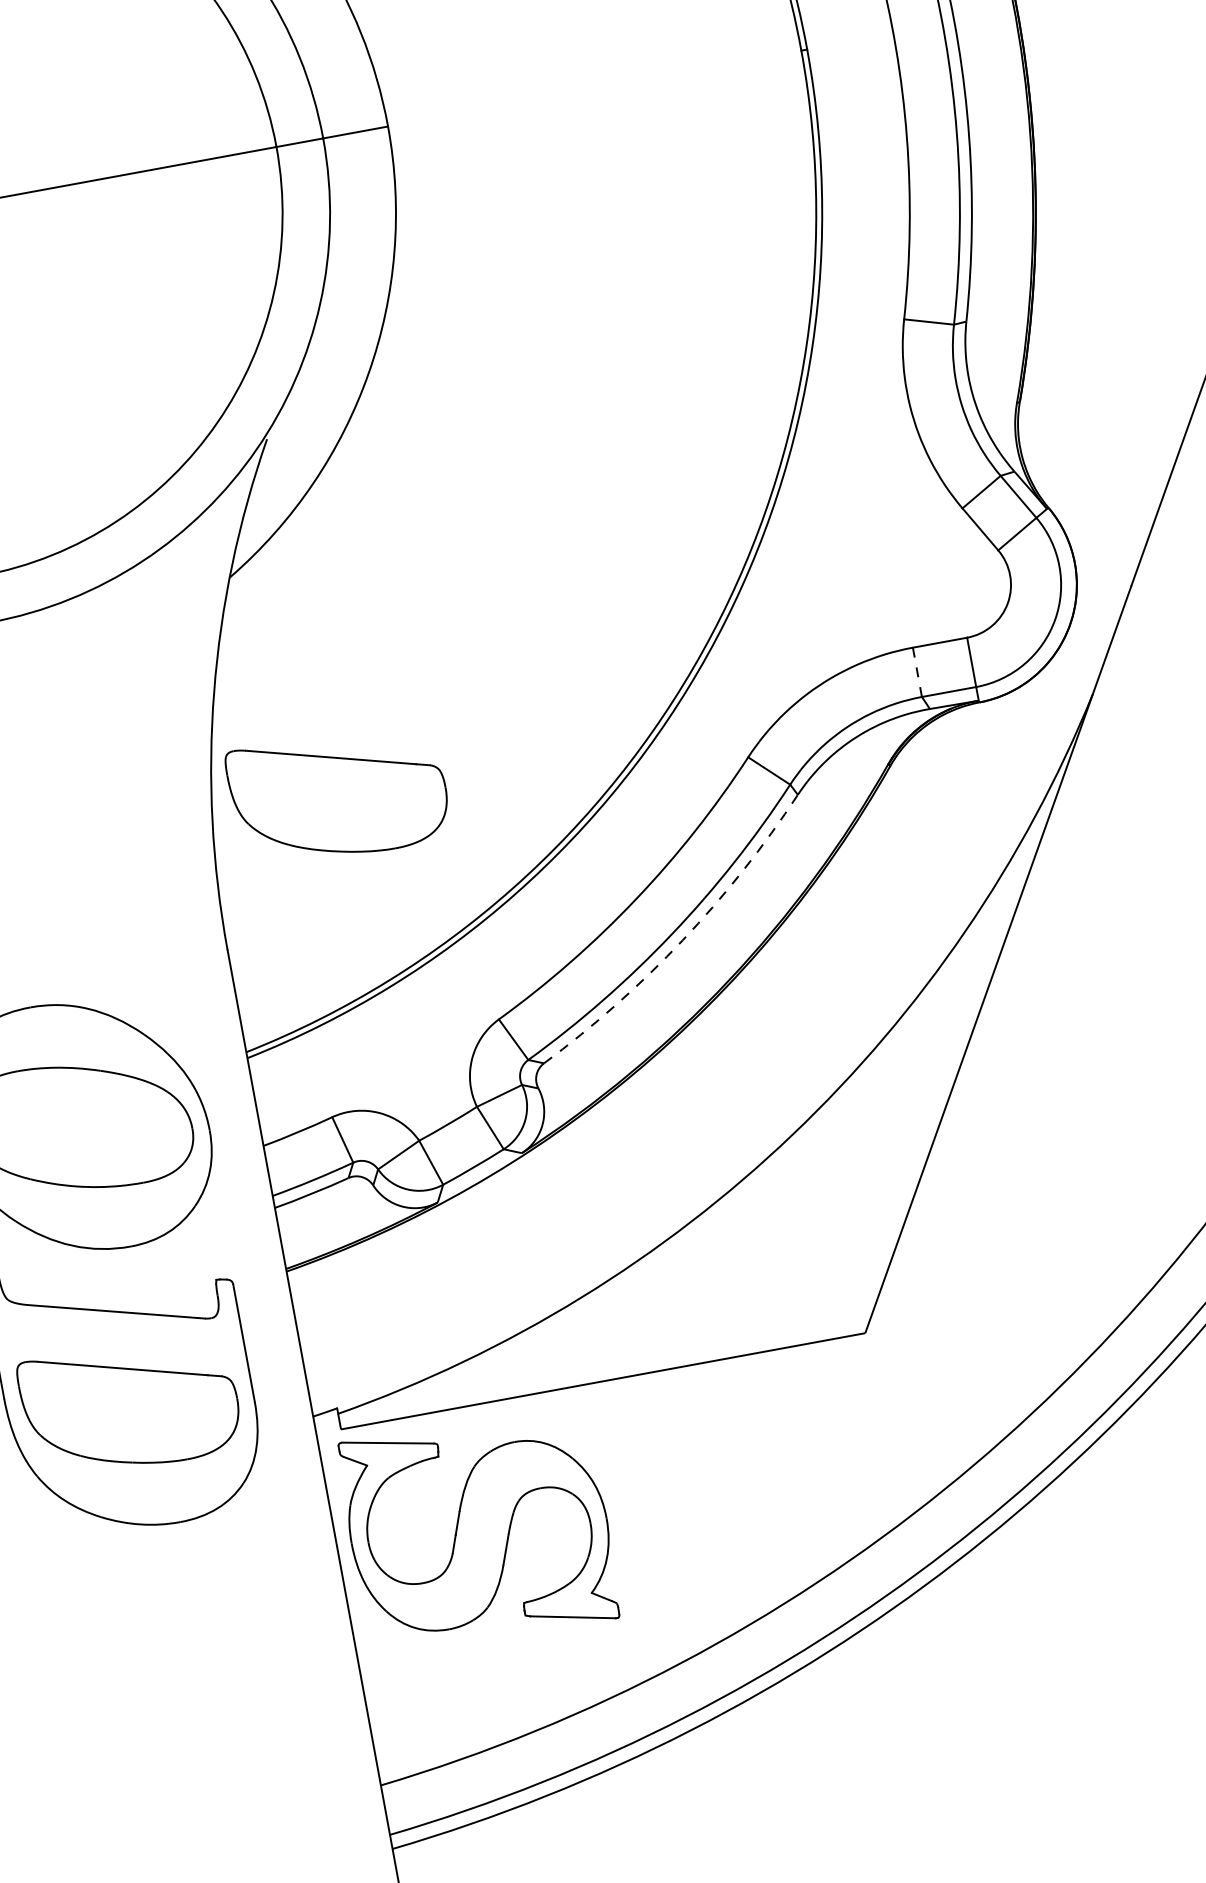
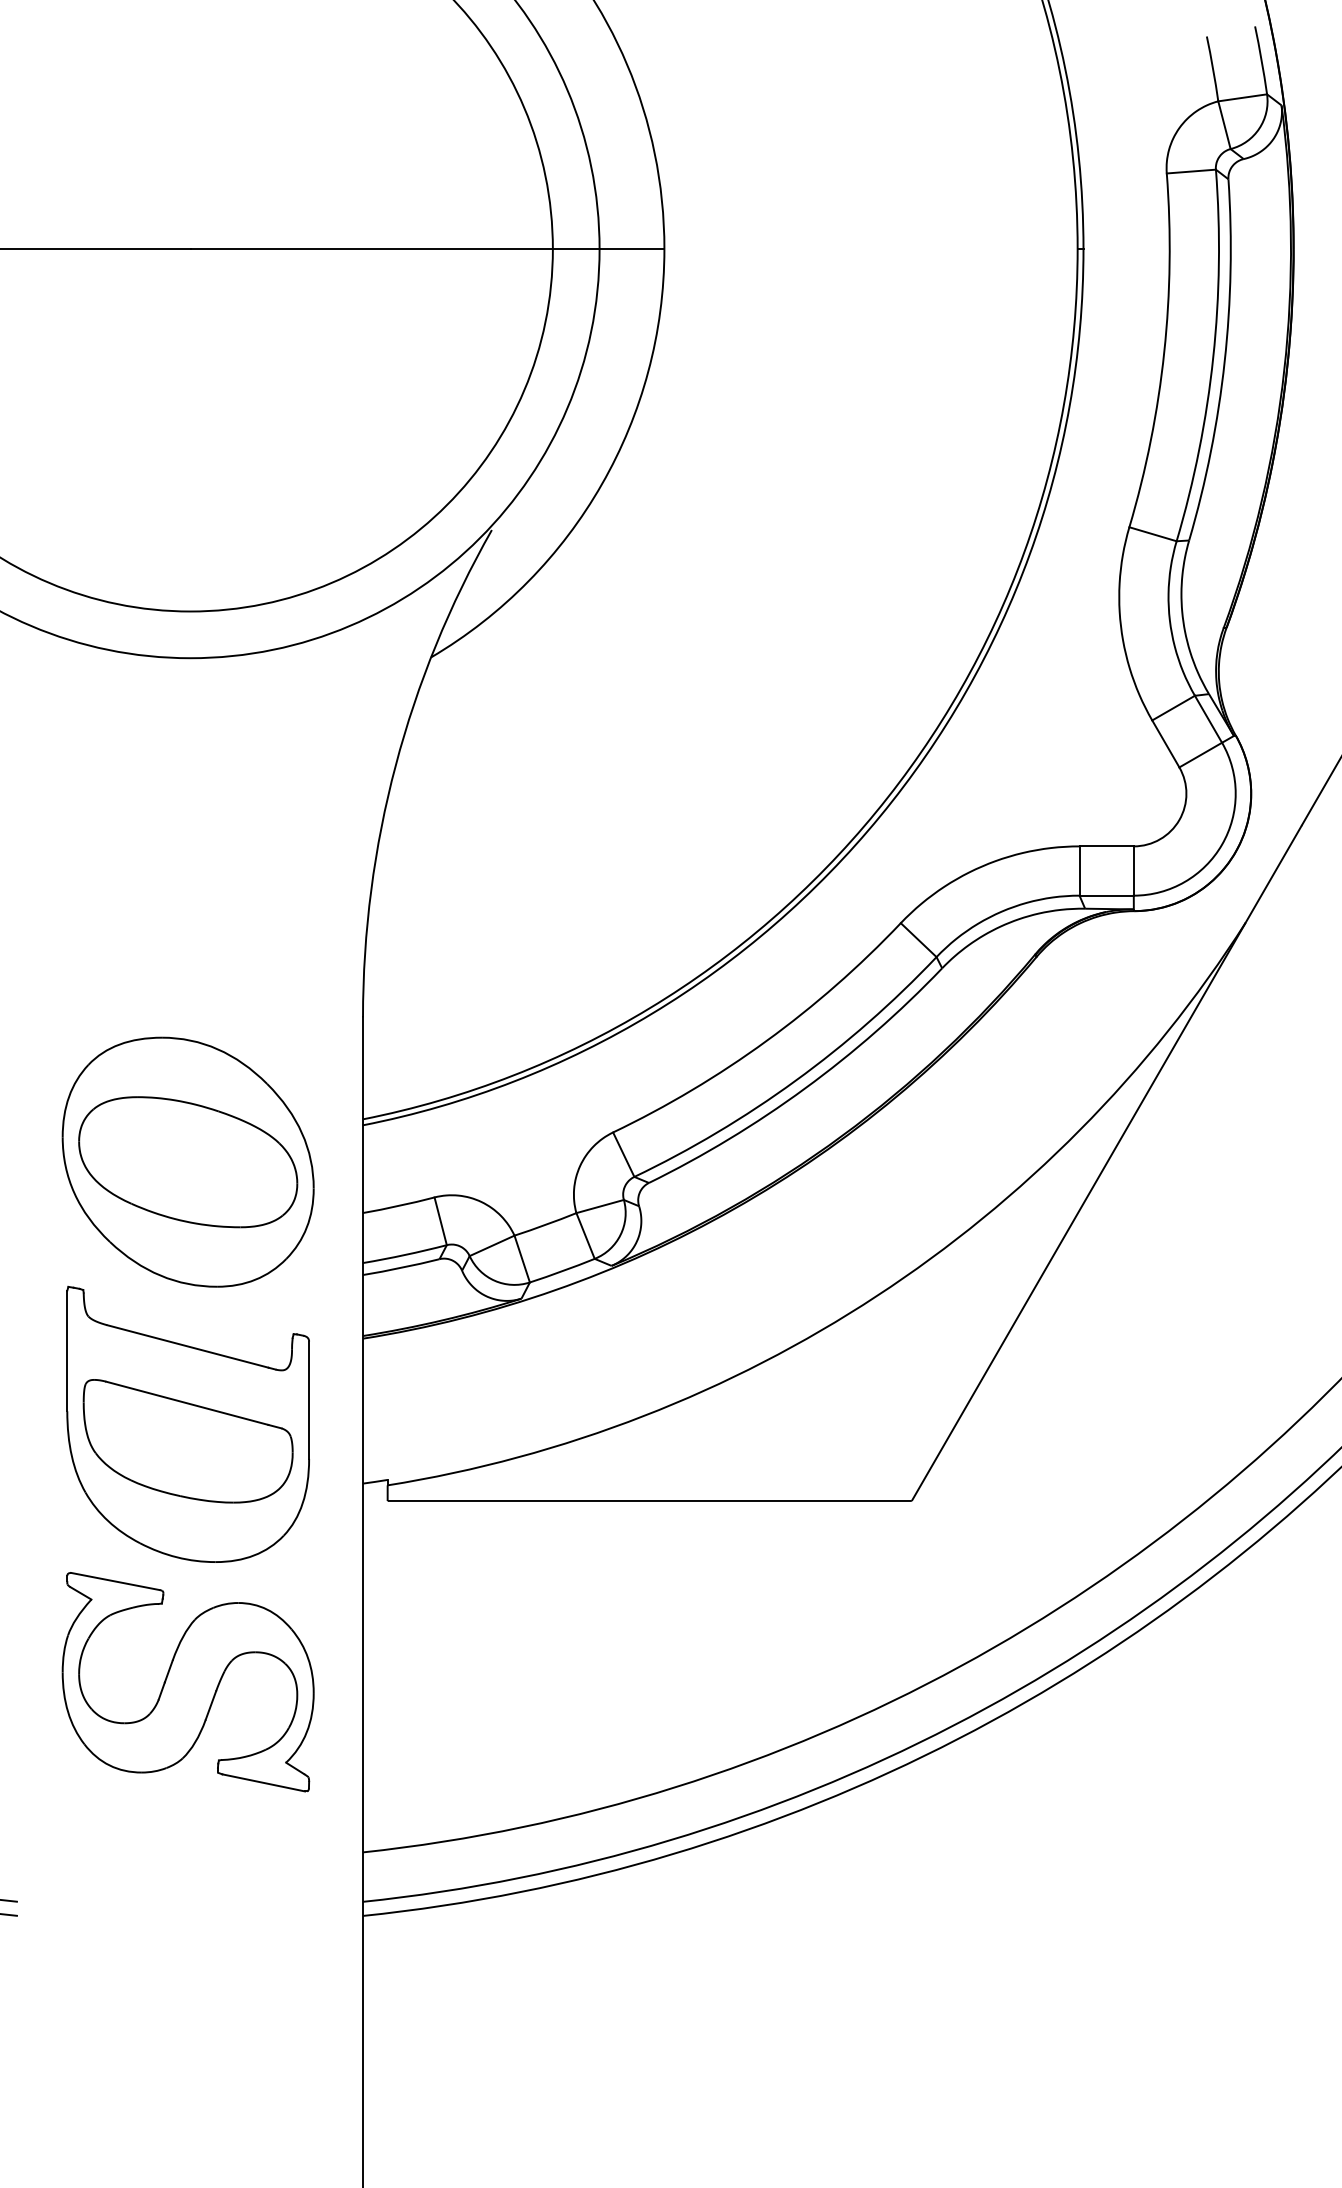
line: (917, 672) -> (1079, 871), dashed -> solid
part: (338, 795) -> (497, 887), removed
arc: (683, 940) -> (805, 1088), dashed -> solid
part: (478, 1530) -> (187, 1682), moved

